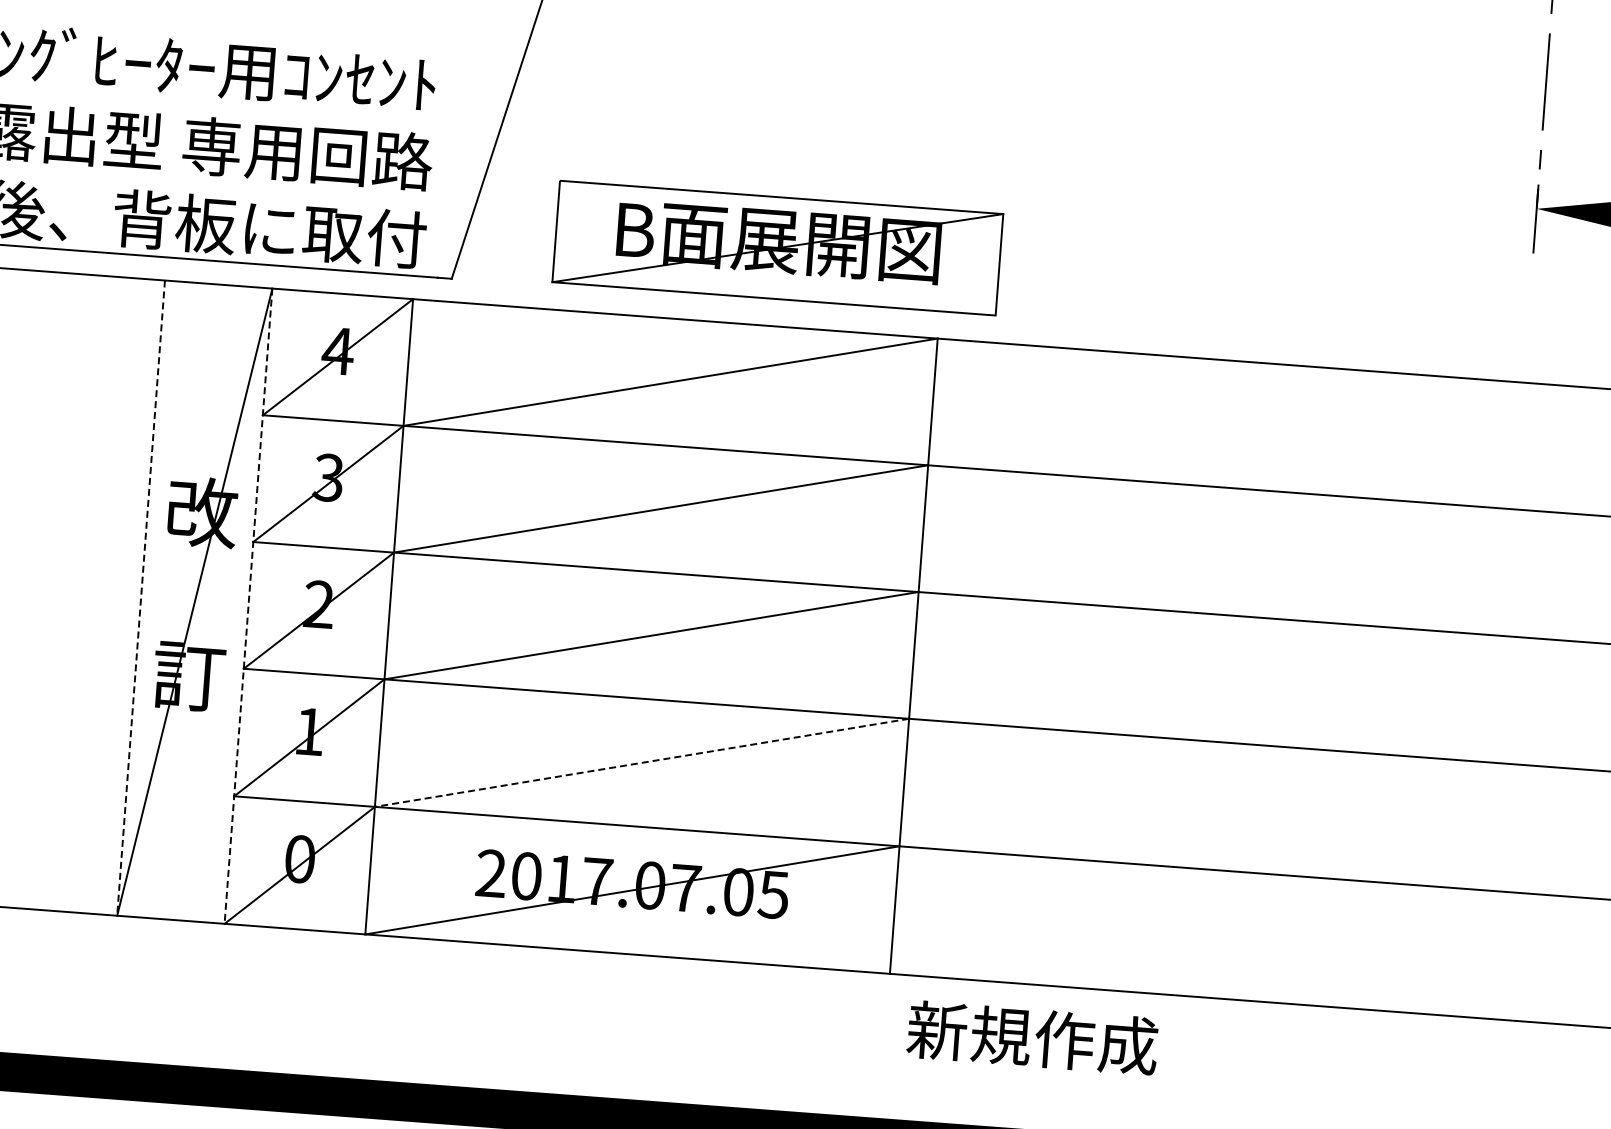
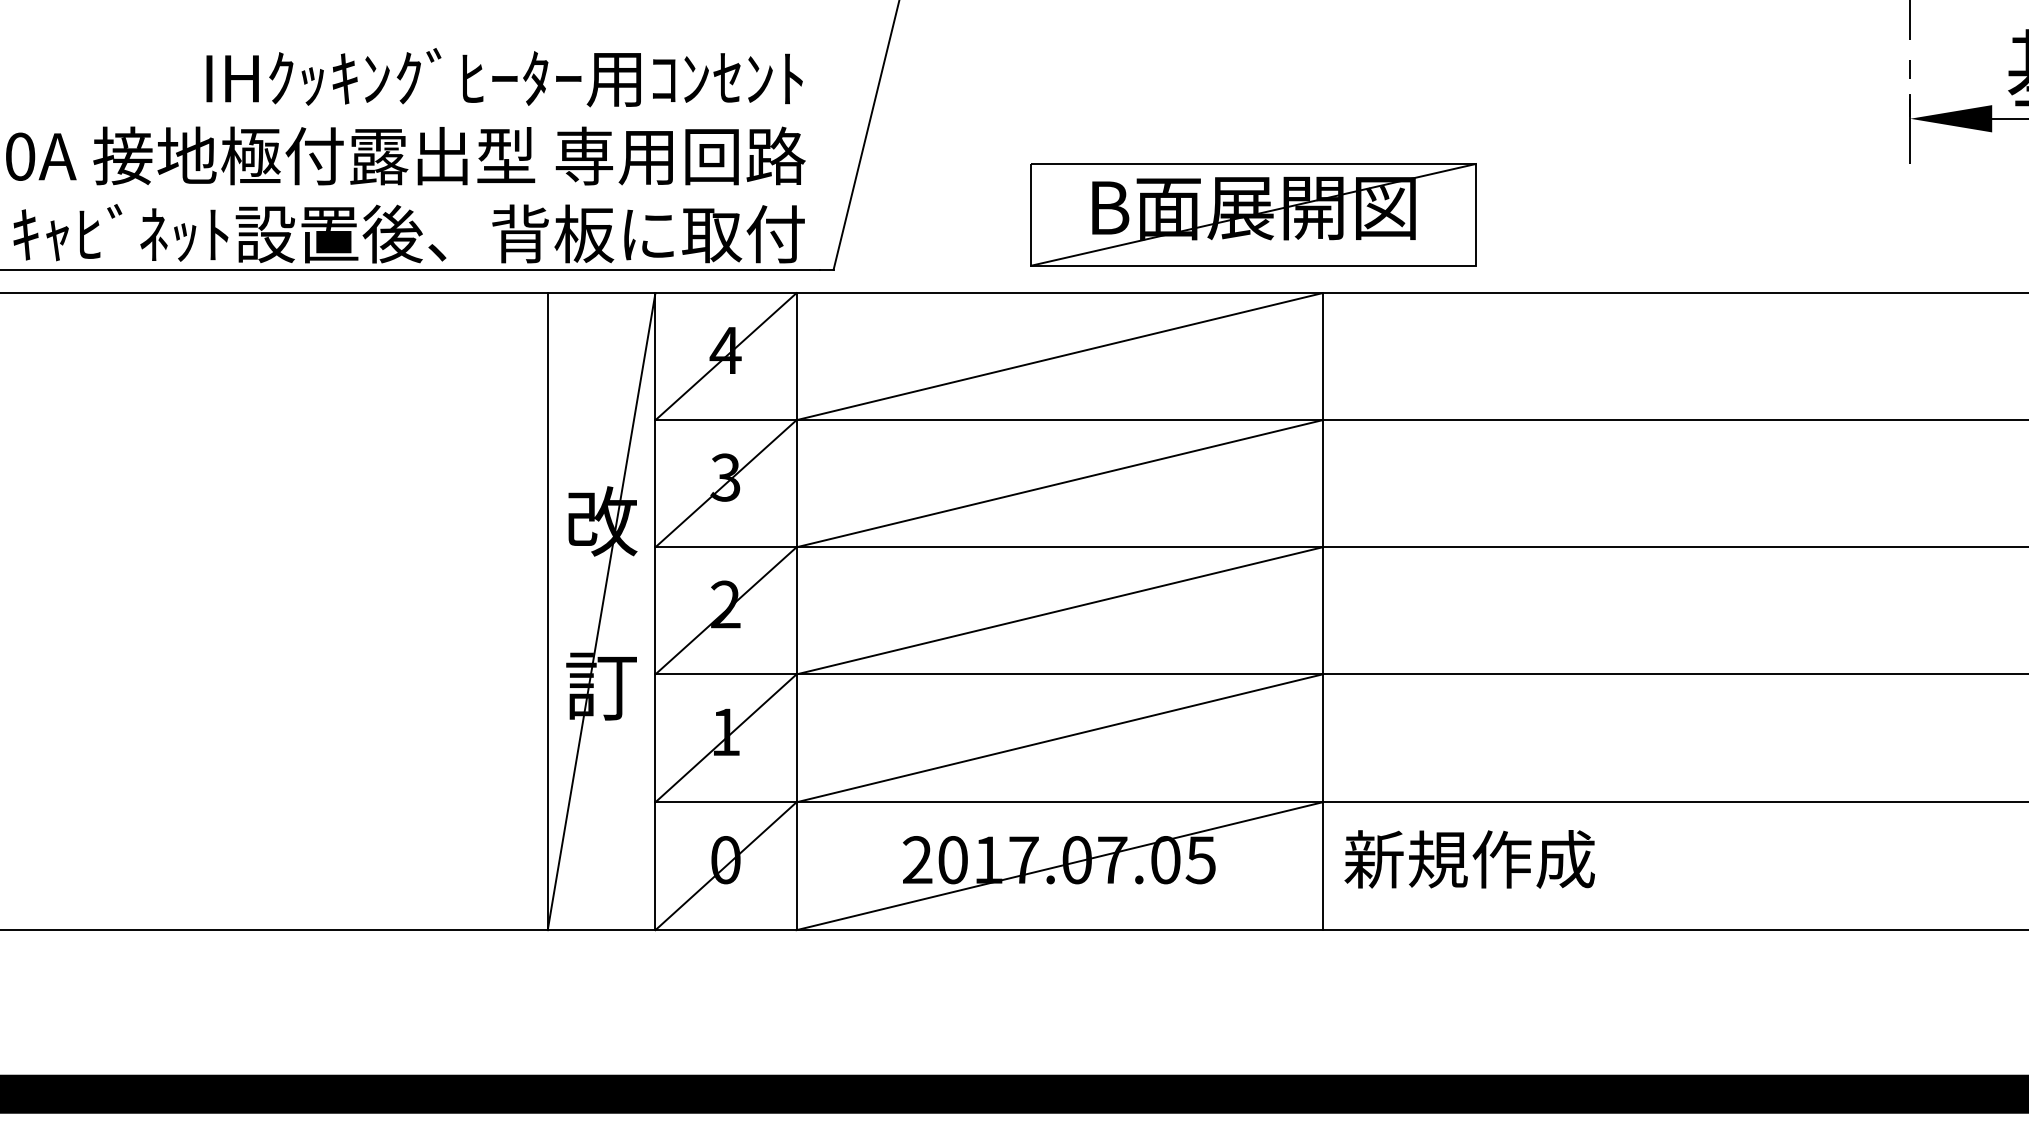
part: (777, 247) -> (1253, 214), moved
line: (140, 597) -> (547, 611), dashed -> solid
line: (248, 606) -> (655, 611), dashed -> solid
line: (641, 763) -> (1059, 738), dashed -> solid
text: (1032, 1038) -> (1469, 859), moved

